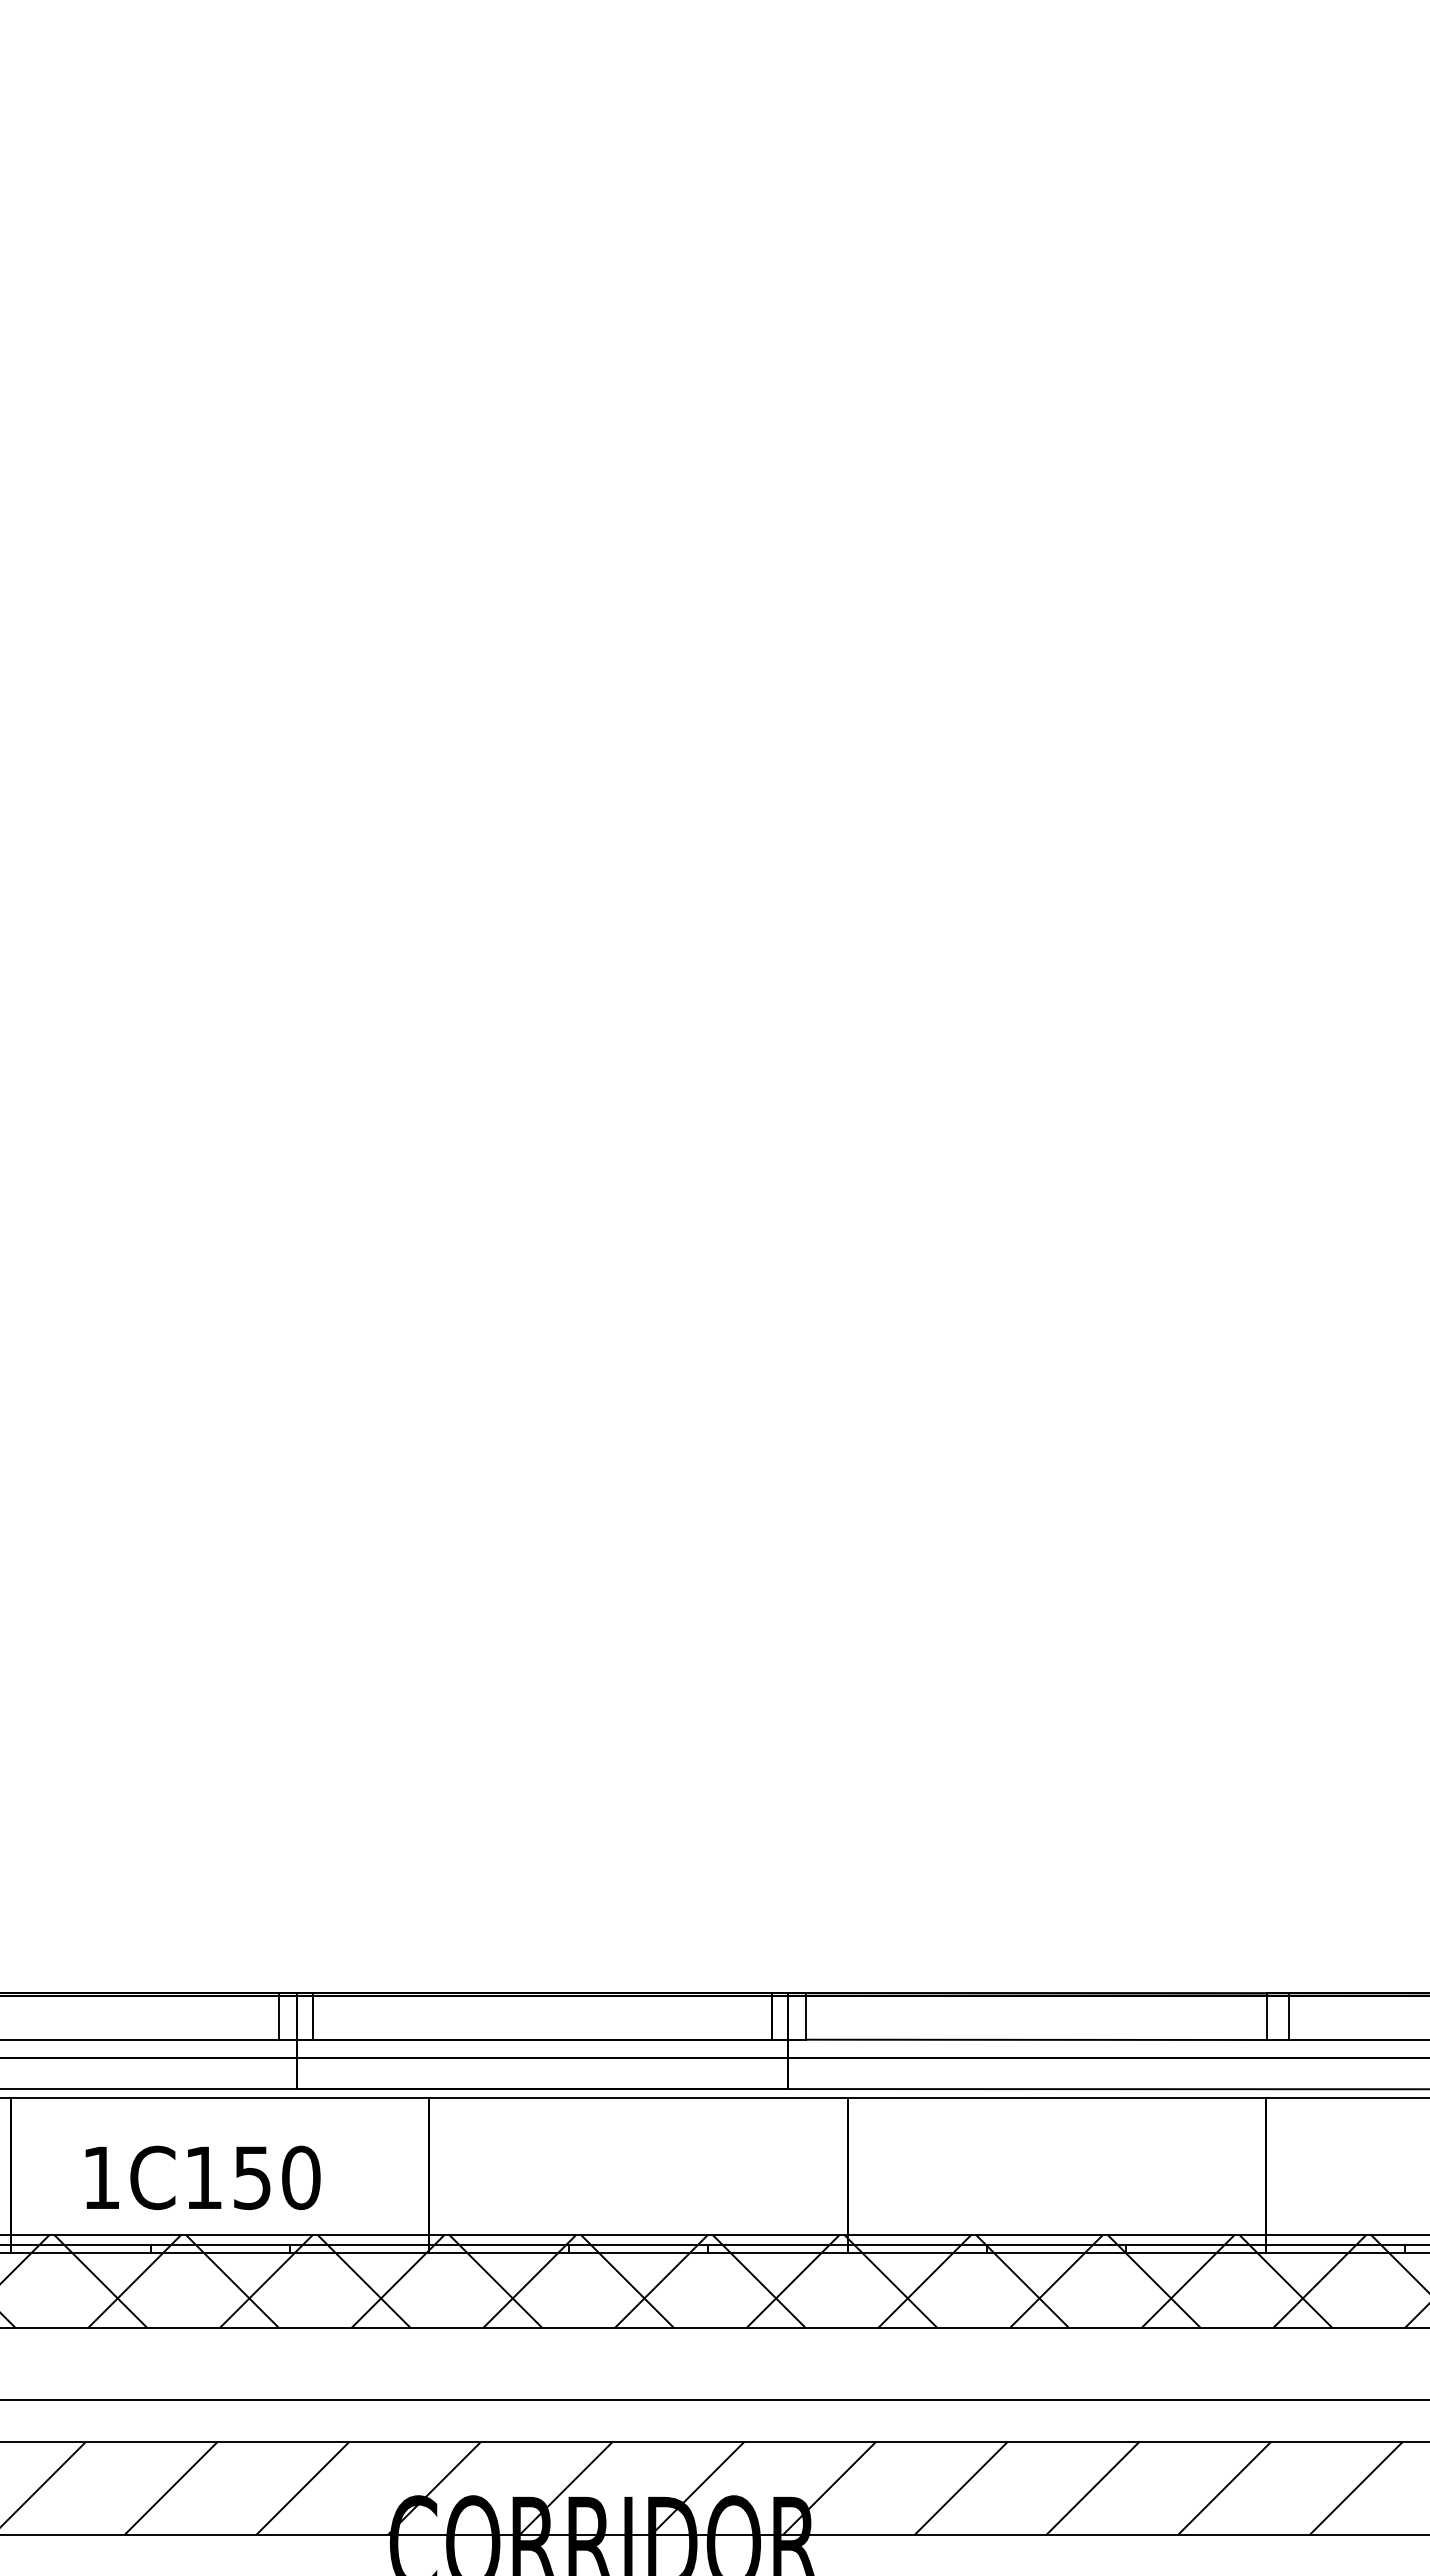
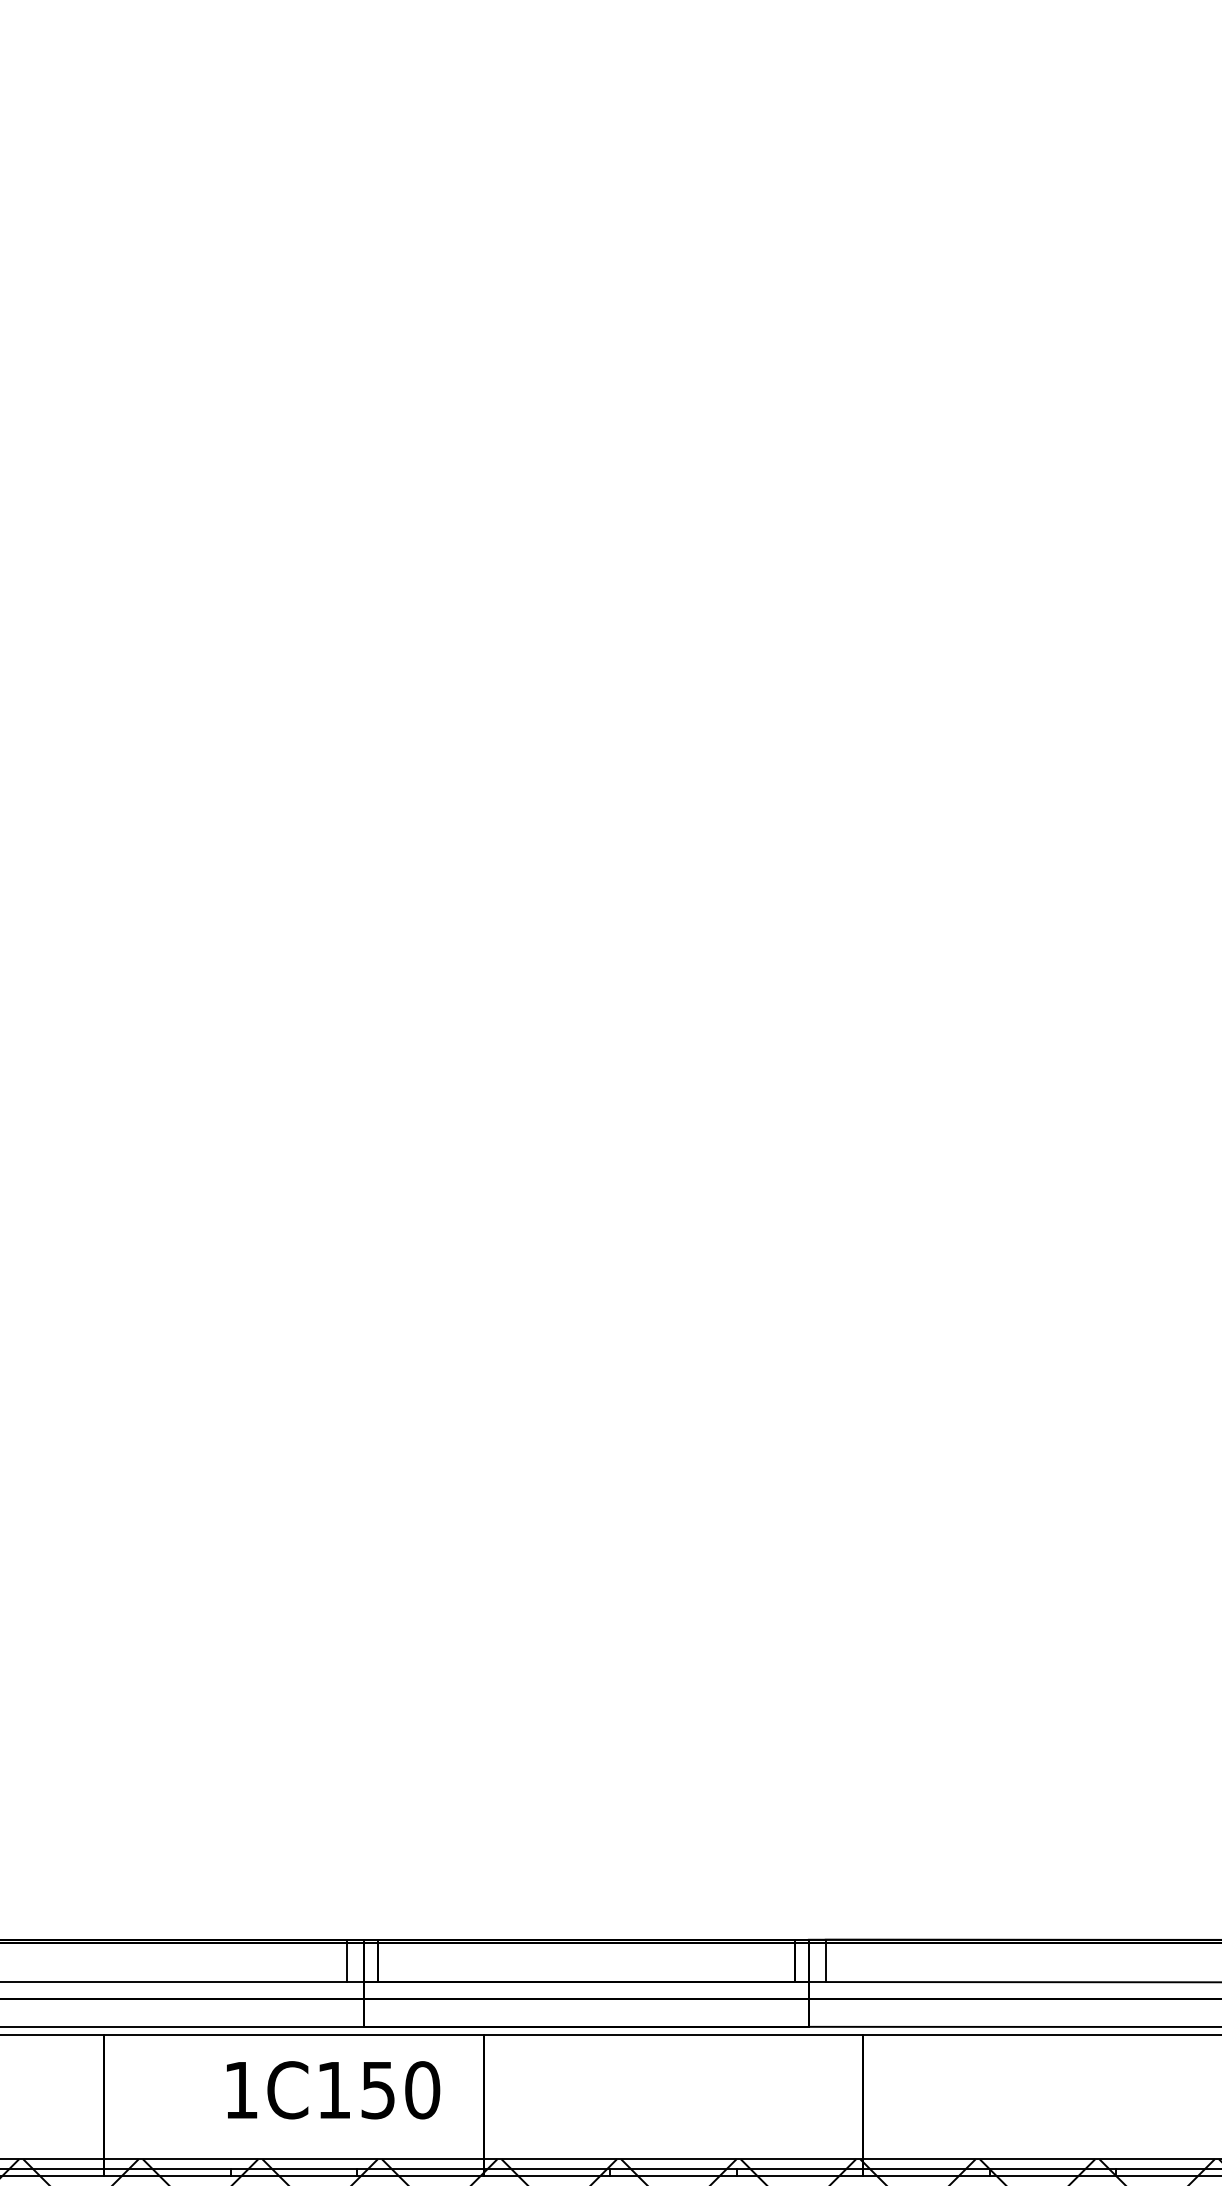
text: (202, 2177) -> (332, 2089), moved

